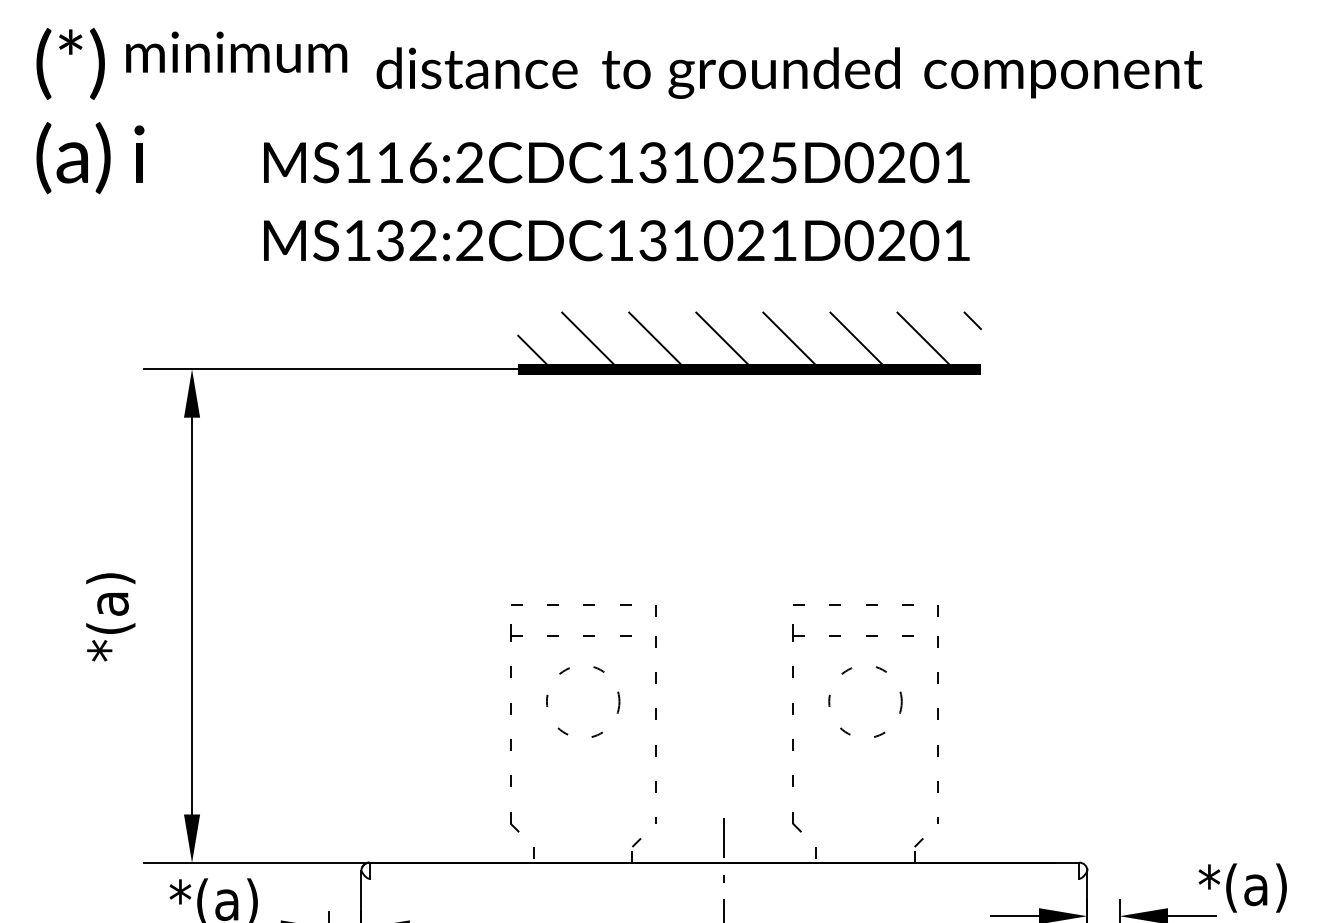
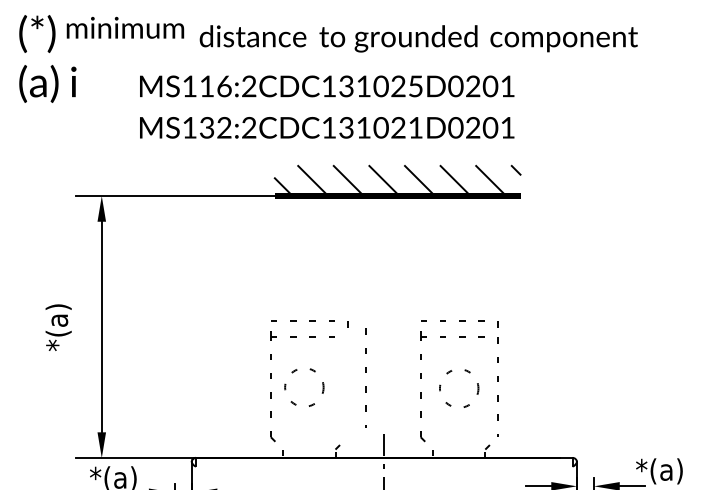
circle: (583, 701) -> (304, 387), moved
circle: (866, 701) -> (459, 388), moved
line: (655, 718) -> (365, 372), moved

